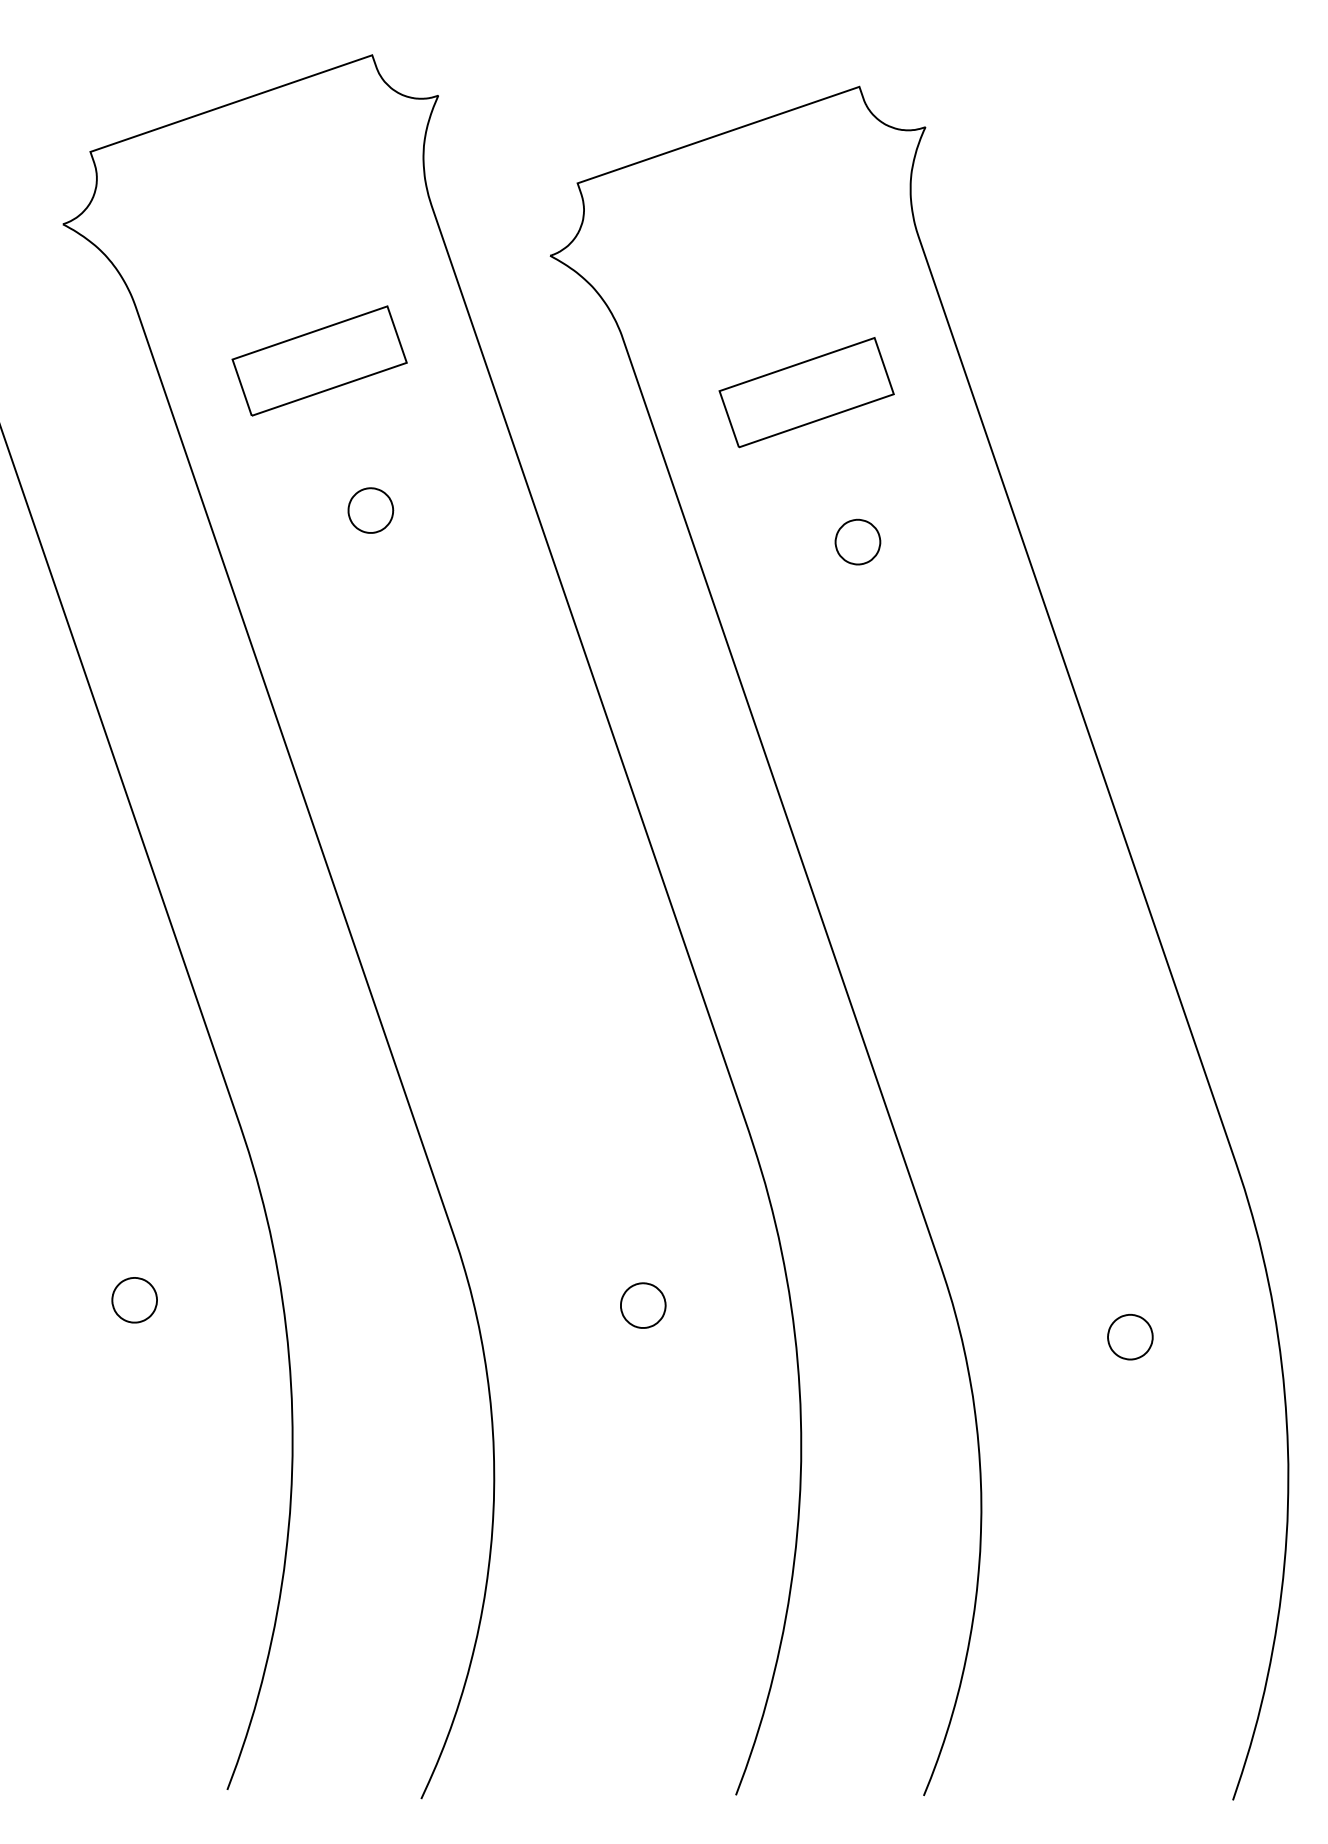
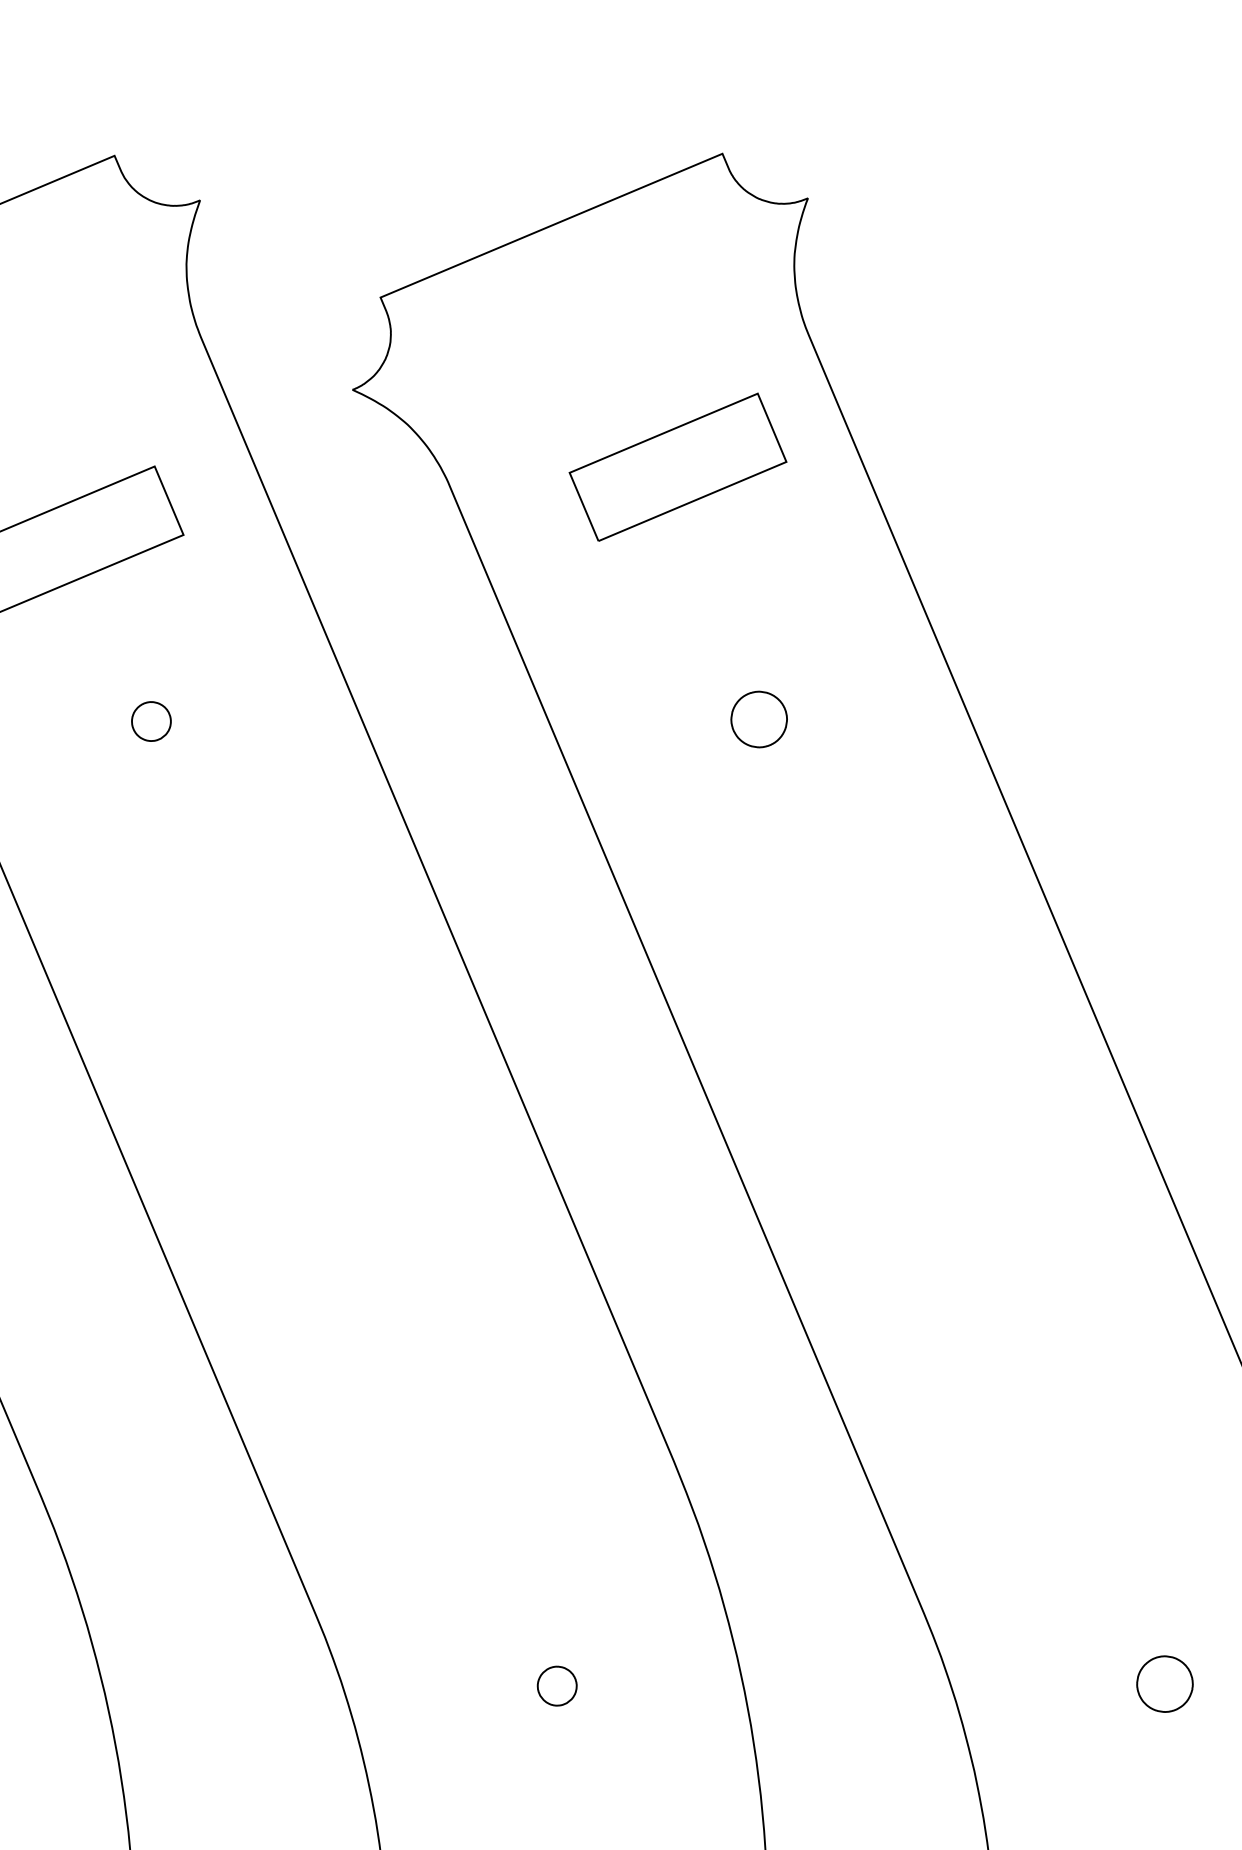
part: (806, 392) -> (677, 467), moved
part: (370, 510) -> (150, 721), size x0.7
part: (643, 1305) -> (557, 1686), size x0.7

